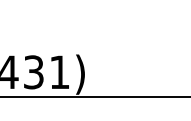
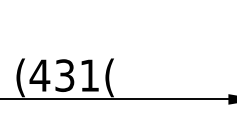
text: (80, 74) -> (109, 77), ) -> (

